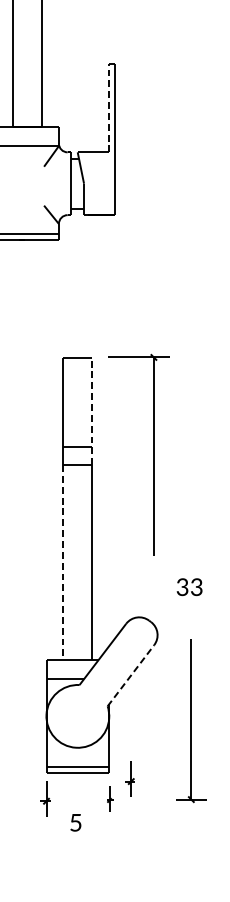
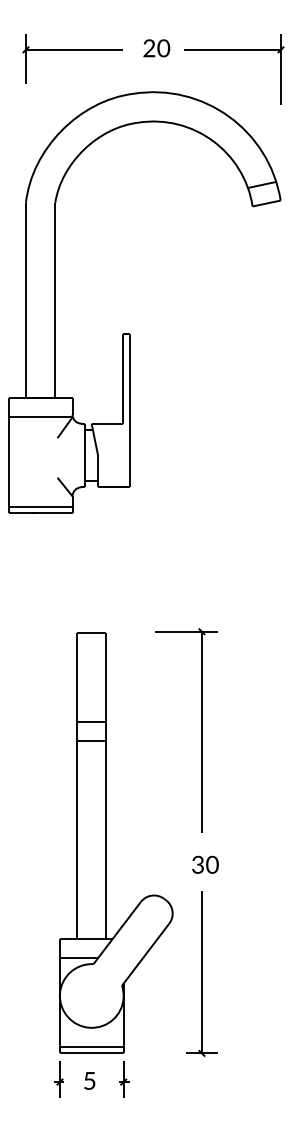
line: (109, 108) -> (123, 379), dashed -> solid
line: (92, 411) -> (106, 686), dashed -> solid
part: (153, 454) -> (201, 730), moved
line: (63, 562) -> (77, 839), dashed -> solid
text: (196, 586) -> (212, 864), 33 -> 30
line: (130, 675) -> (145, 954), dashed -> solid
part: (190, 720) -> (201, 973), moved
part: (129, 778) -> (144, 1059), removed
part: (110, 798) -> (124, 1079), size x1.43
text: (75, 822) -> (89, 1080), moved

